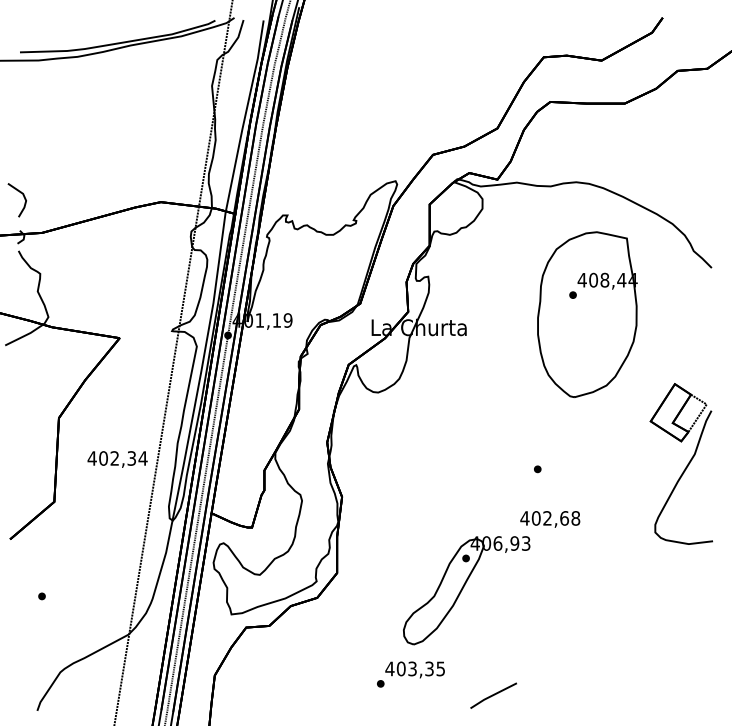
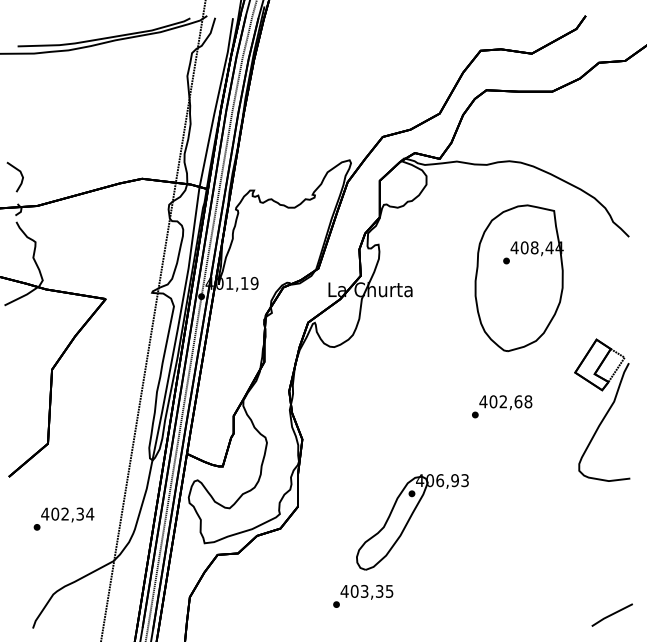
text: (117, 459) -> (67, 515), moved
text: (550, 519) -> (506, 402), moved
line: (493, 695) -> (612, 614), moved

